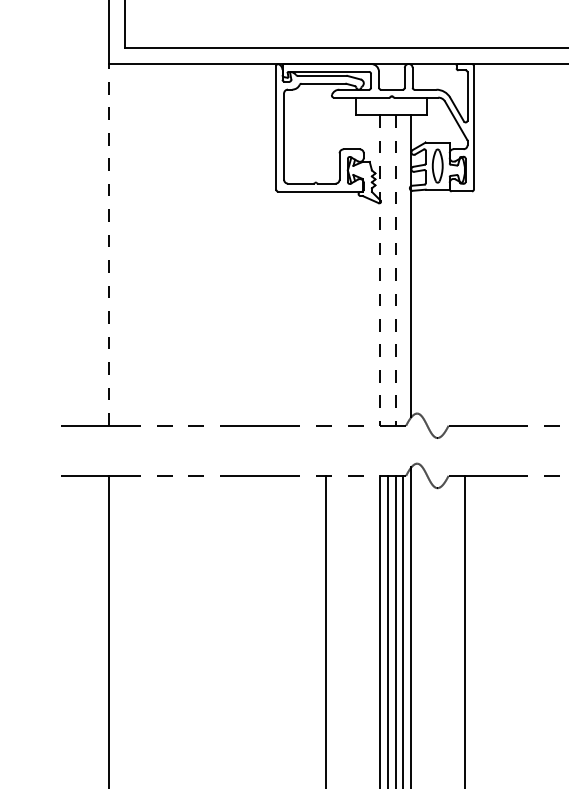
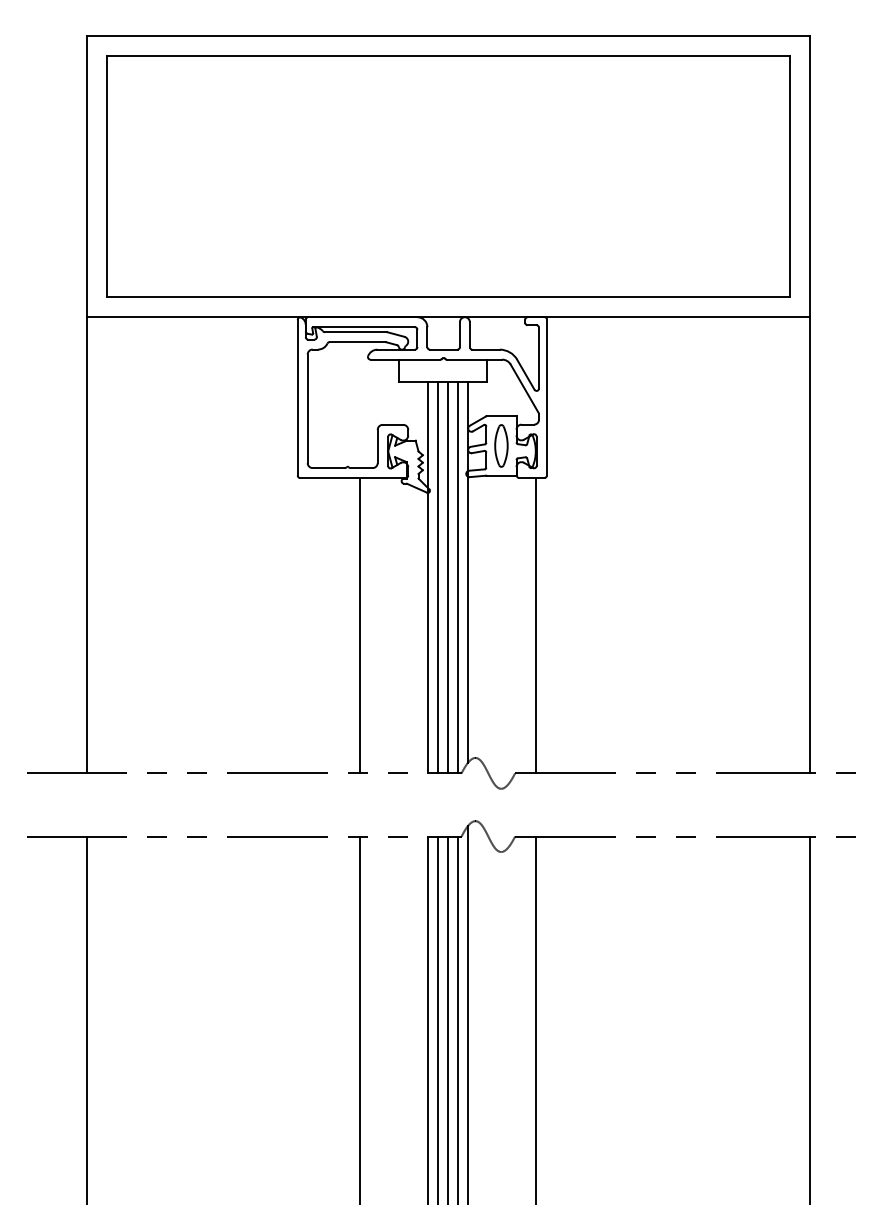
line: (108, 244) -> (86, 544), dashed -> solid
line: (379, 270) -> (428, 577), dashed -> solid
line: (387, 270) -> (438, 577), added
line: (395, 270) -> (448, 577), dashed -> solid
line: (403, 270) -> (458, 577), added
line: (325, 308) -> (360, 625), added
line: (465, 308) -> (536, 625), added

